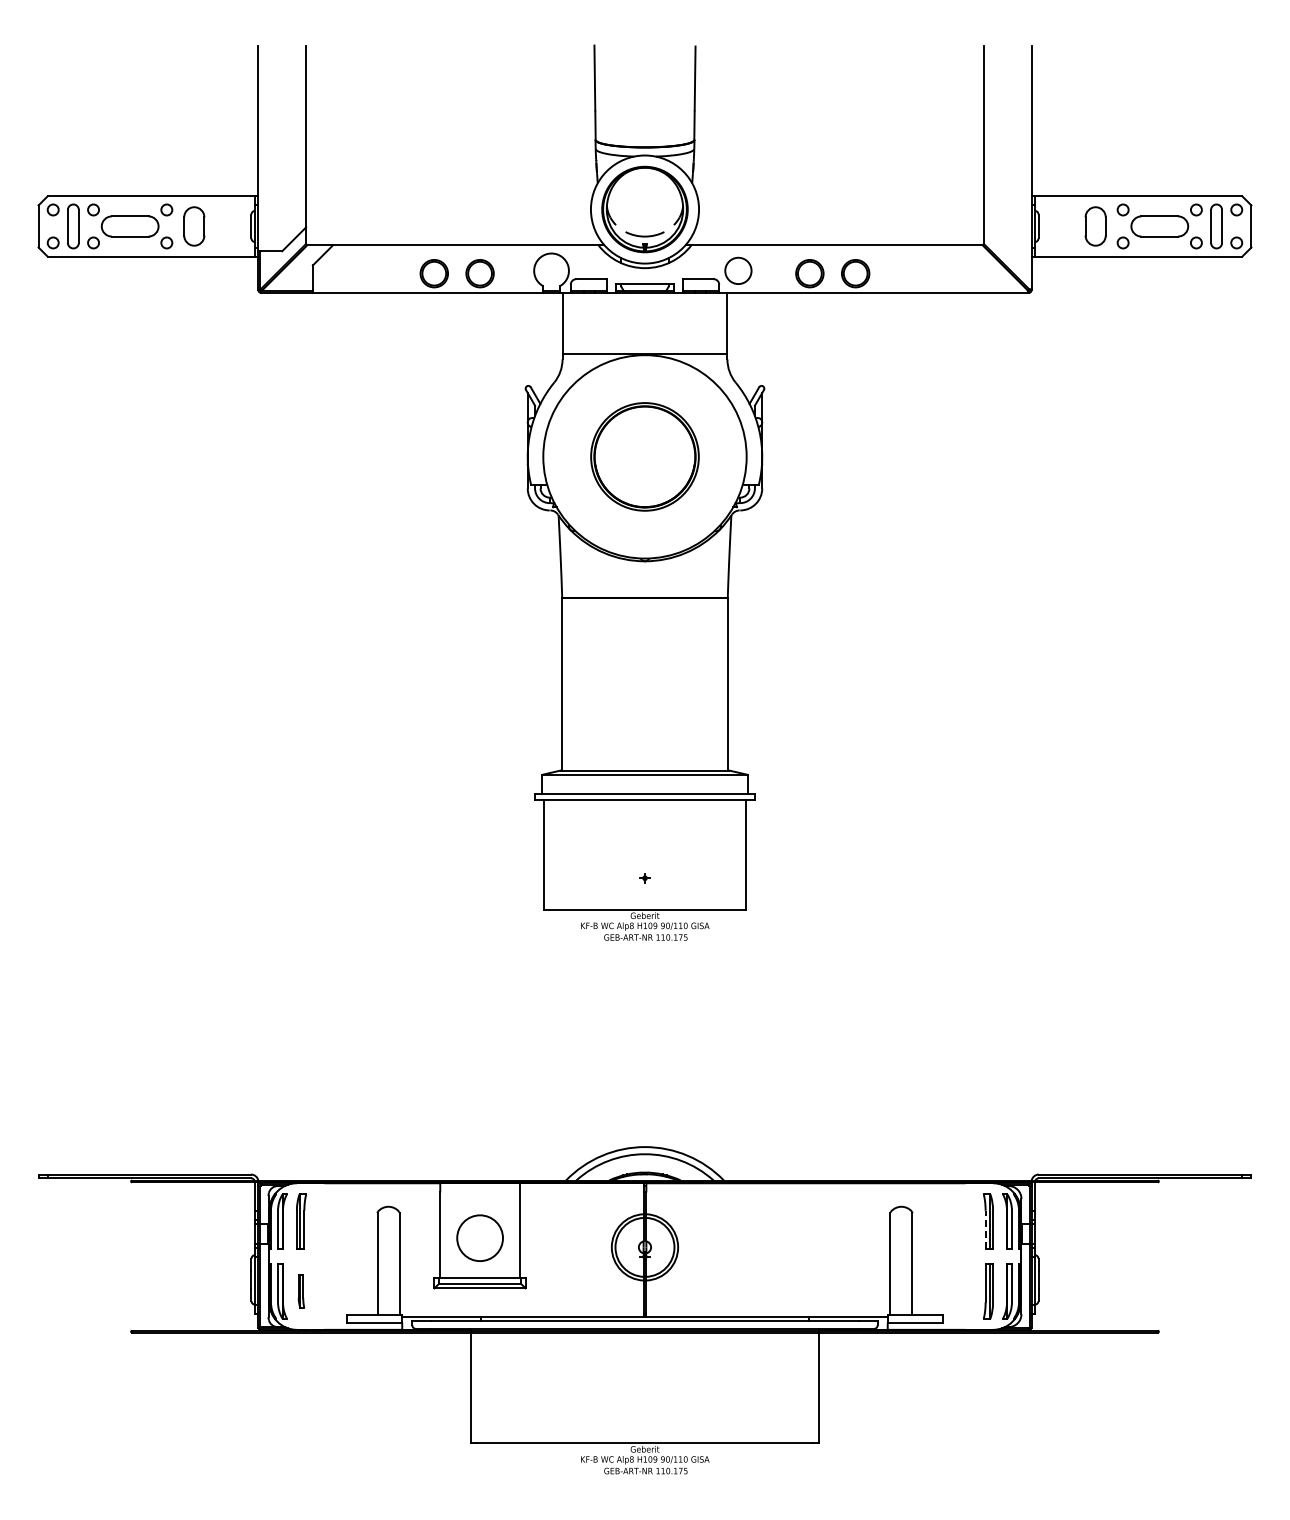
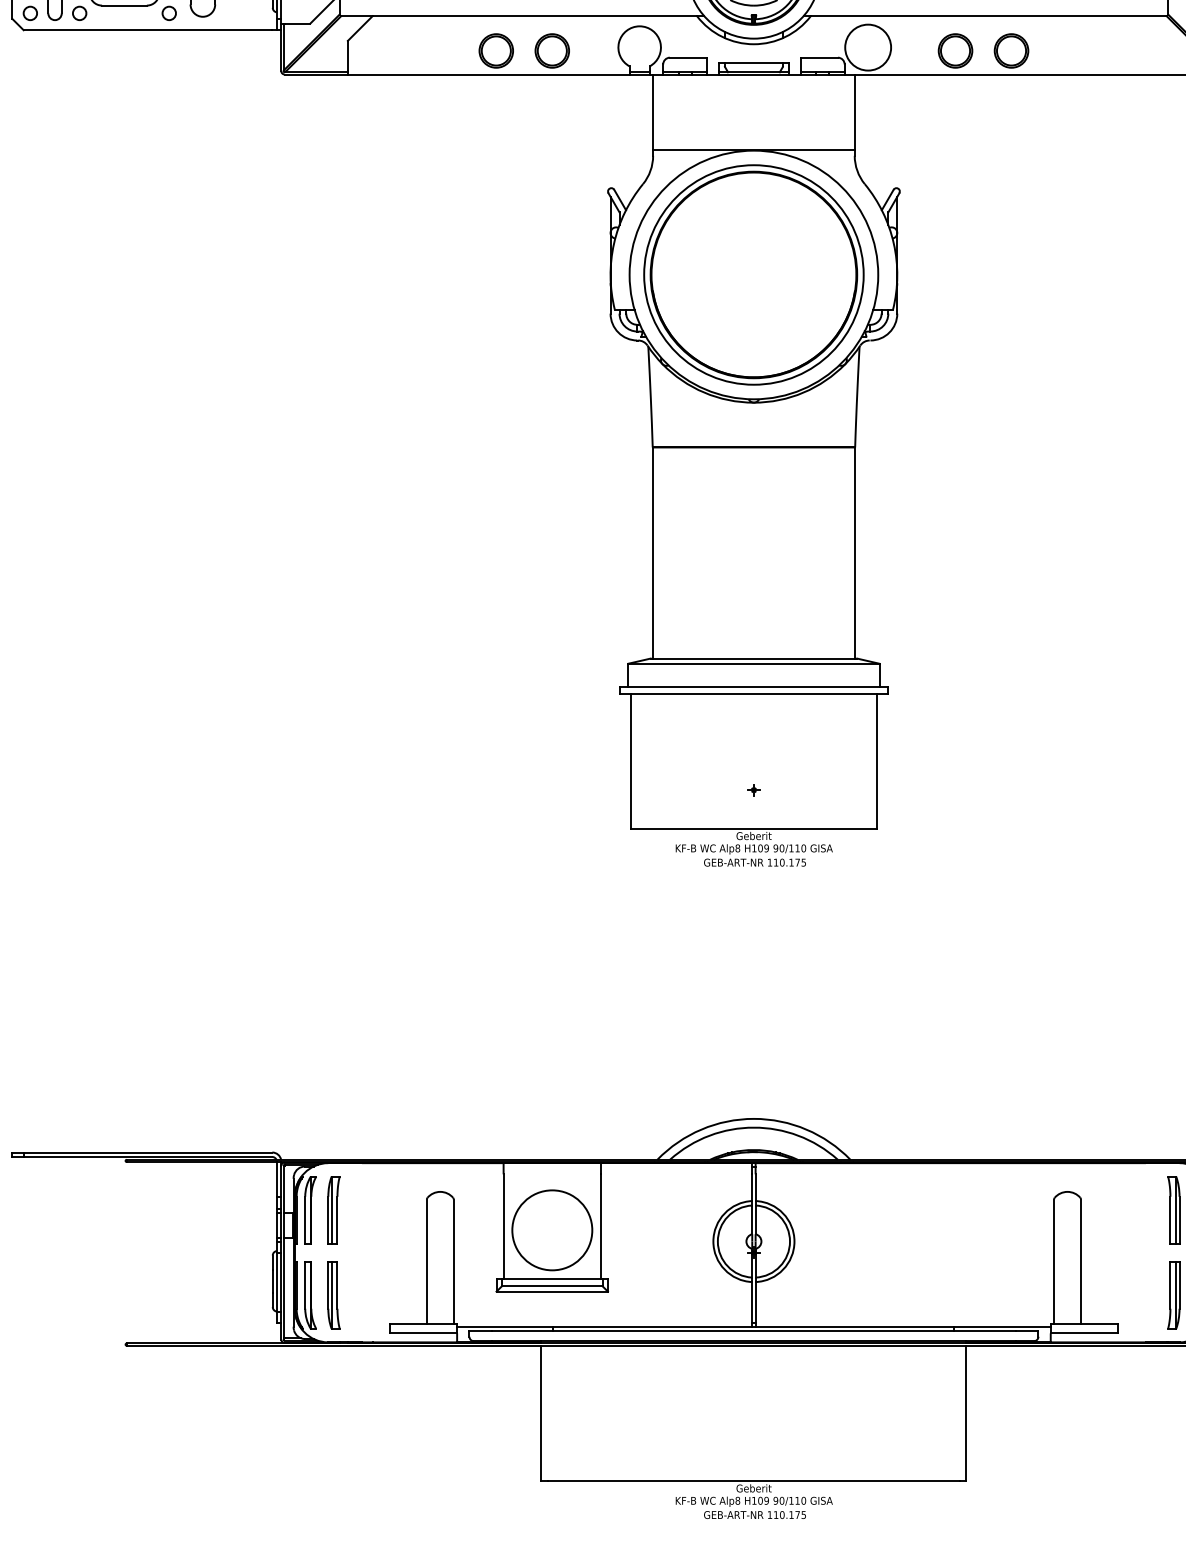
circle: (738, 270) -> (868, 47), size x1.43
part: (644, 456) -> (753, 274), size x1.67
line: (985, 1229) -> (1170, 1219), dashed -> solid
circle: (479, 1237) -> (551, 1229), size x1.43
part: (301, 1291) -> (333, 1295), size x1.67

